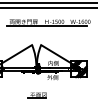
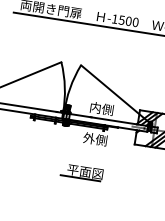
part: (36, 95) -> (80, 172), moved

